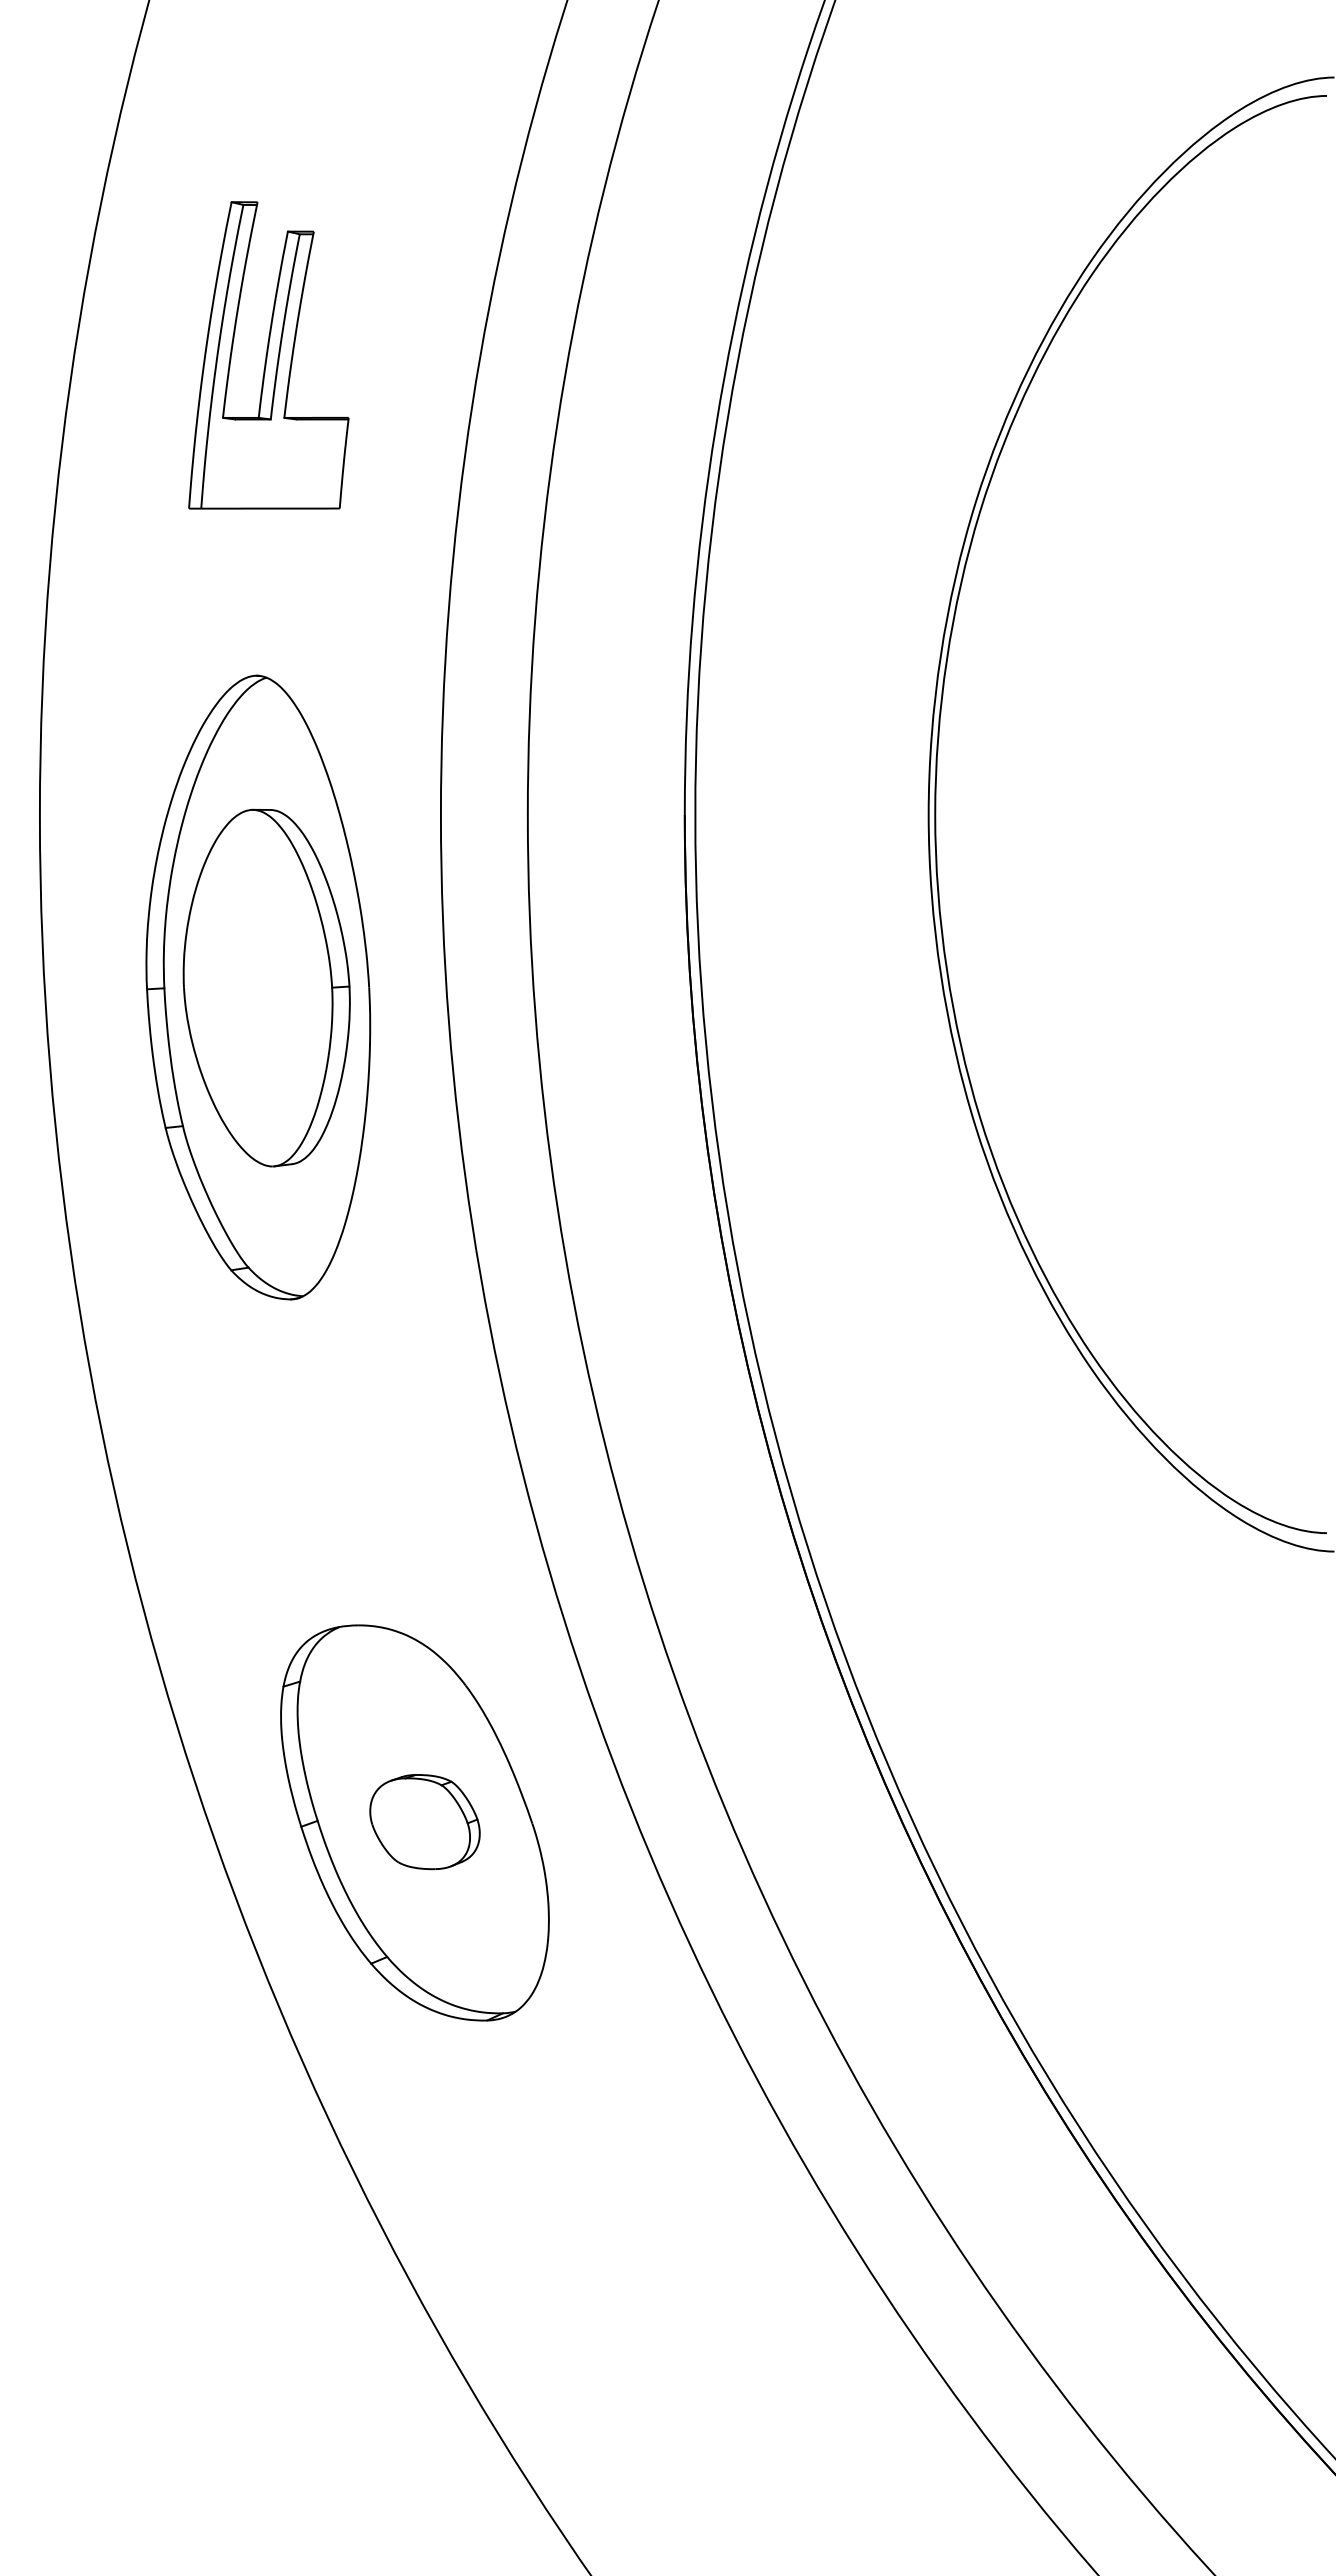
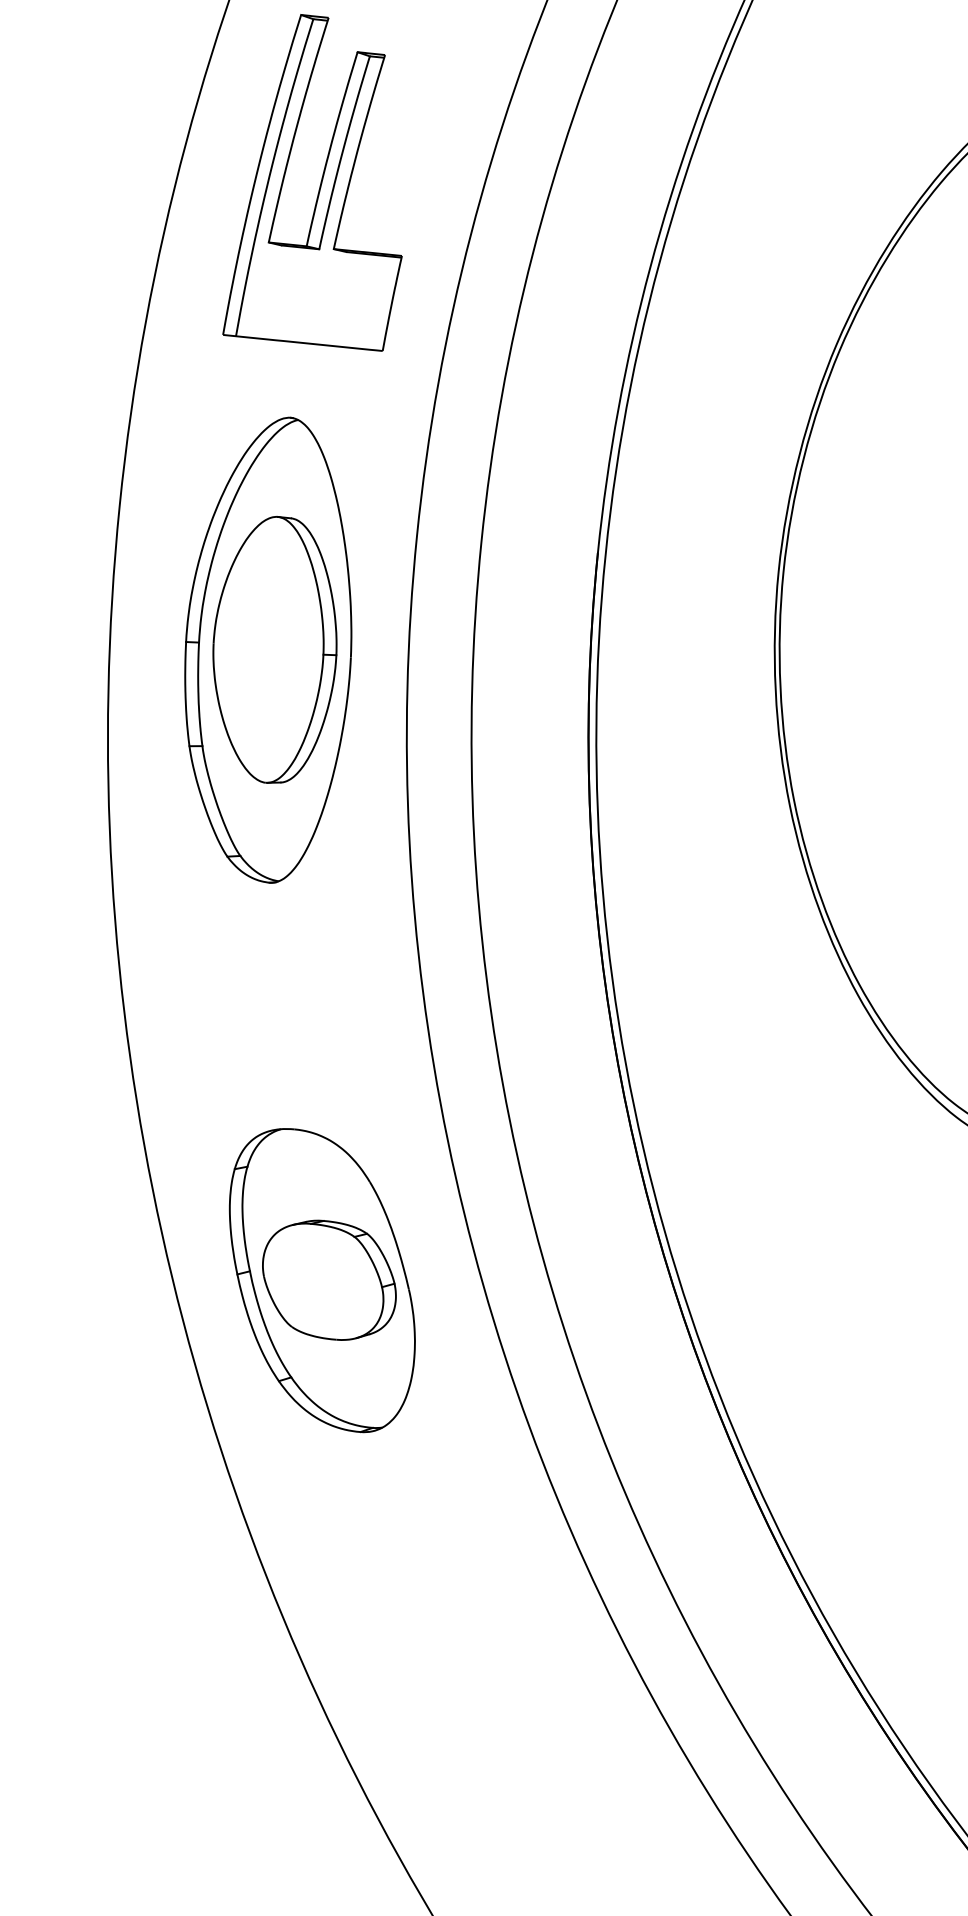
part: (268, 355) -> (323, 181), size x1.43
part: (424, 1821) -> (329, 1279), size x1.67

